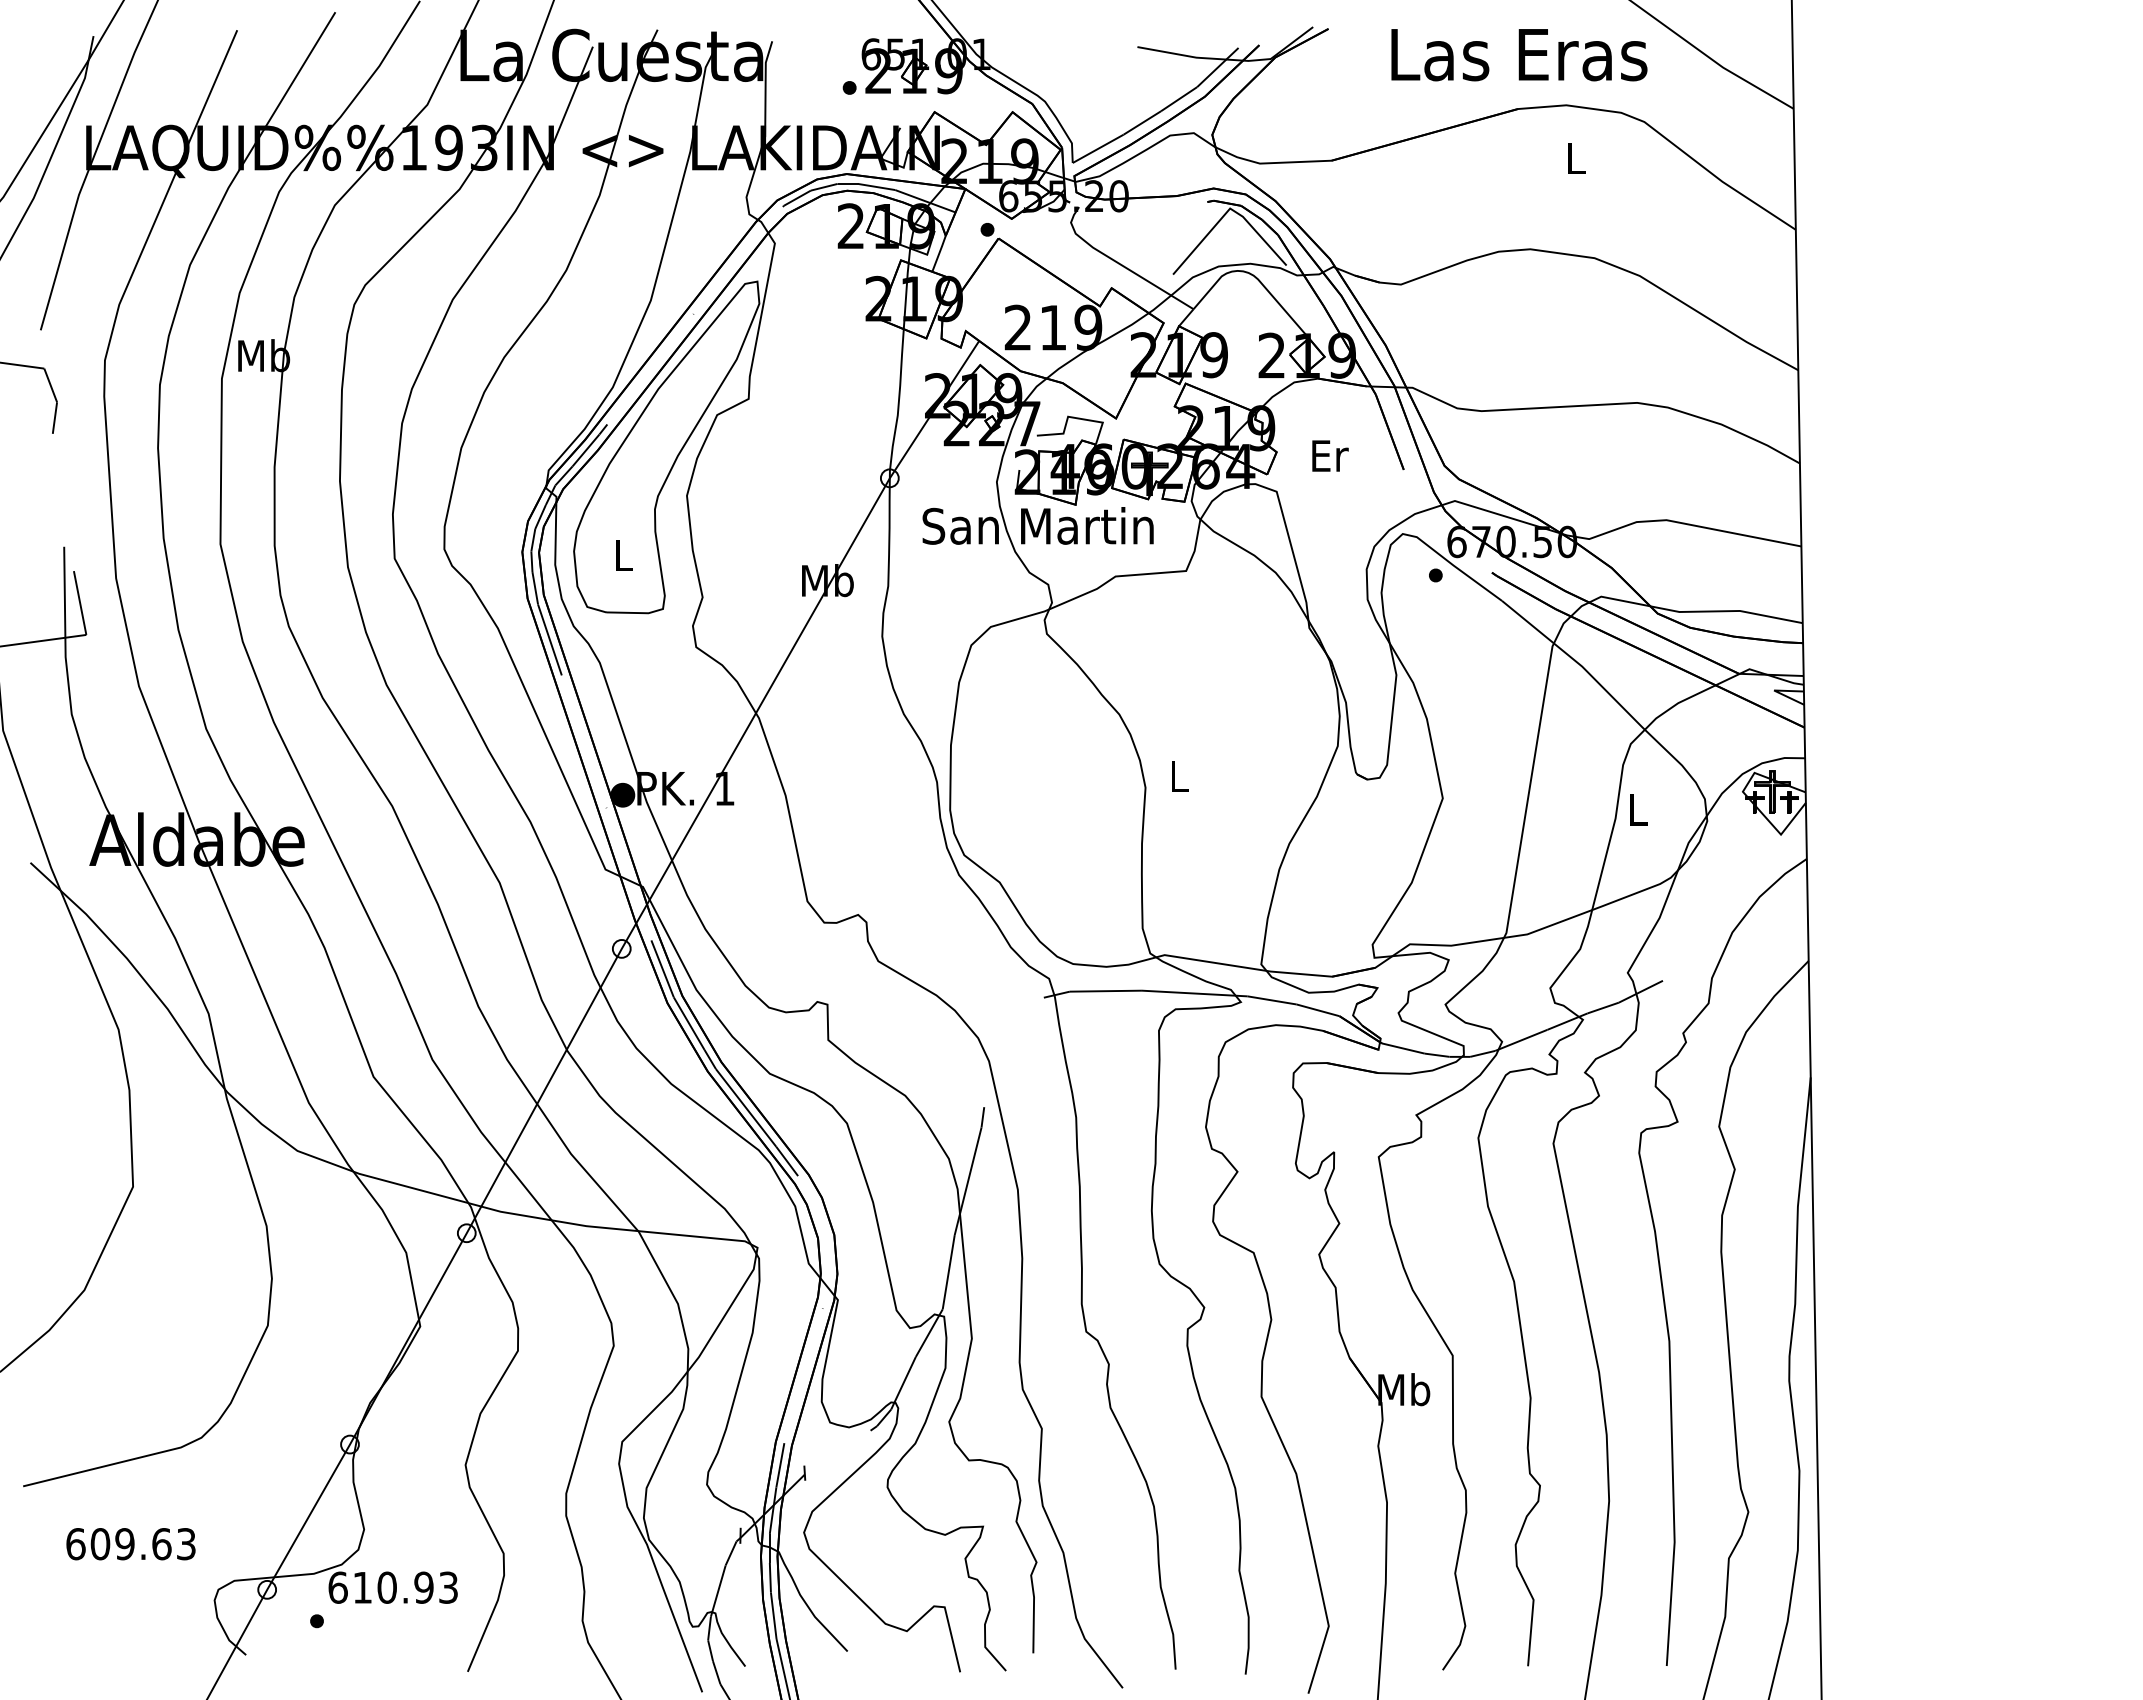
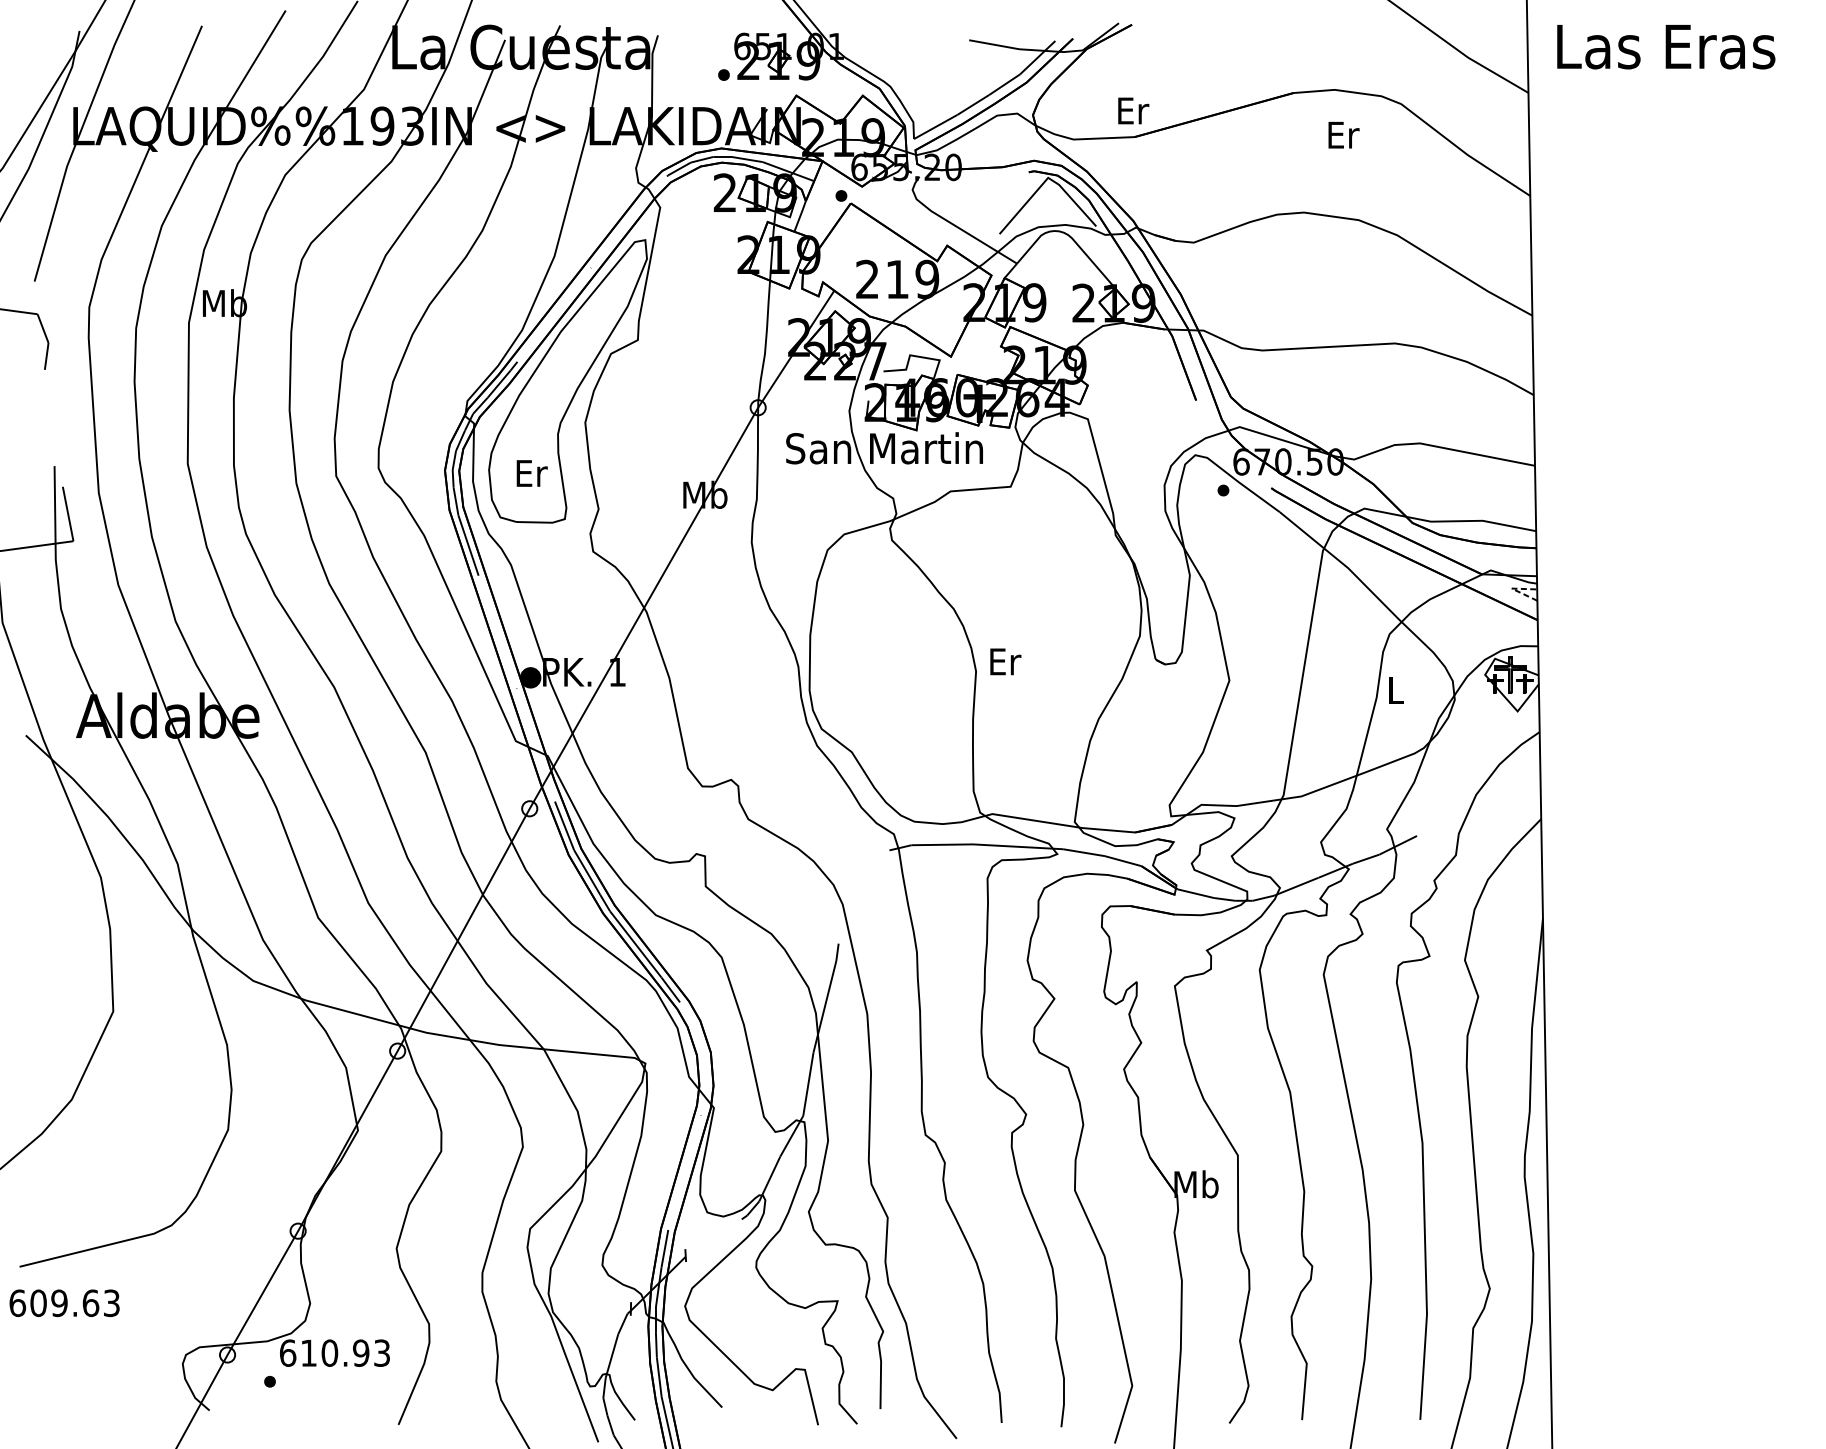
text: (1519, 55) -> (1666, 47), moved
text: (1577, 158) -> (1344, 135), L -> Er
text: (1330, 455) -> (1133, 110), moved
text: (624, 555) -> (532, 473), L -> Er
line: (1774, 690) -> (1512, 588), solid -> dashed
text: (1180, 776) -> (1005, 661), L -> Er
text: (130, 1544) -> (64, 1303), moved

